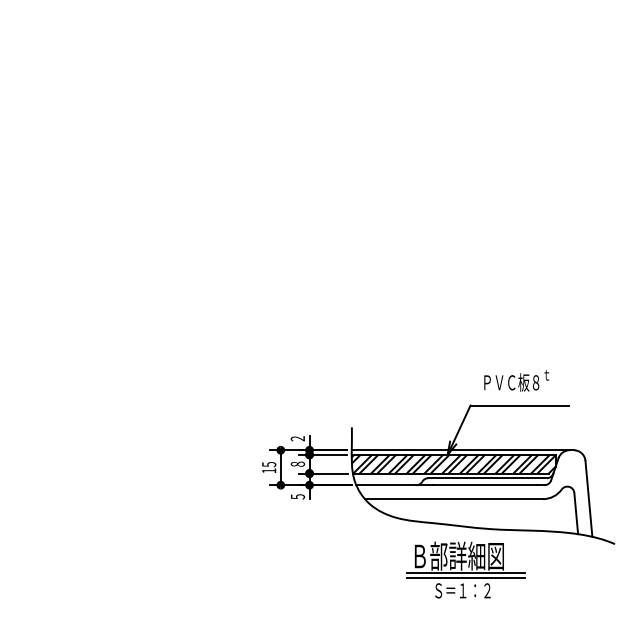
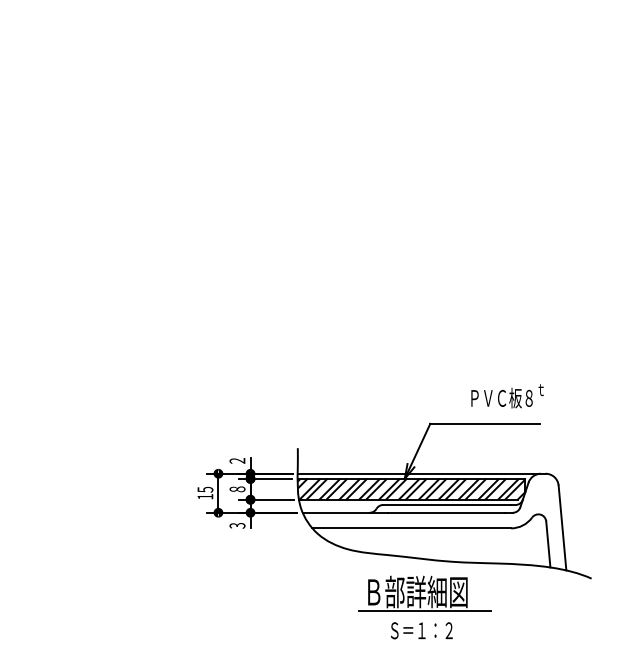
text: (516, 380) -> (507, 395), moved
text: (297, 496) -> (237, 525), 5 -> 3
line: (465, 577) -> (424, 615), removed

